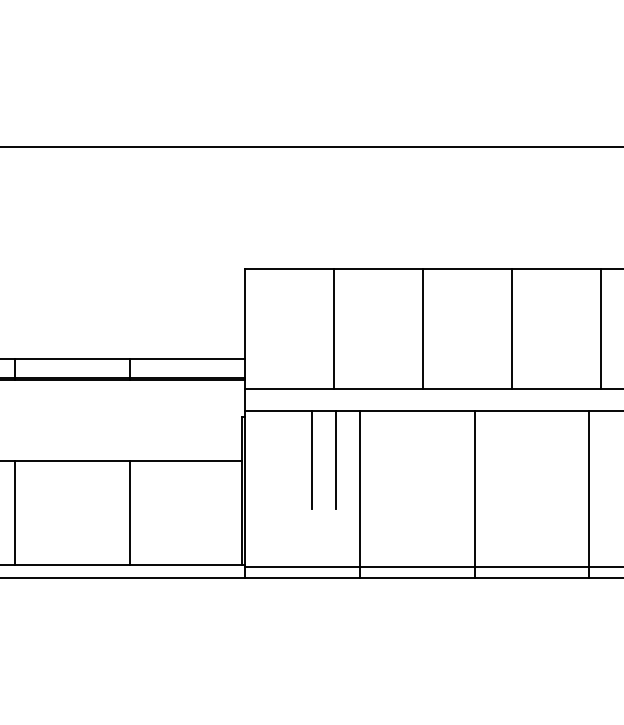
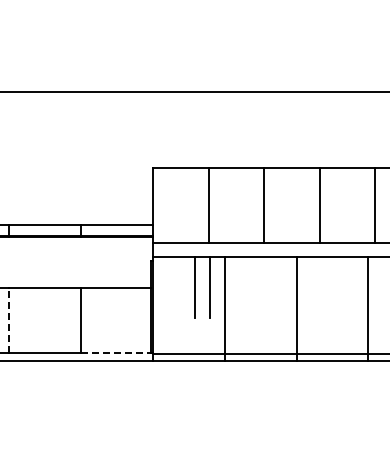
line: (15, 512) -> (9, 320), solid -> dashed
line: (186, 565) -> (116, 353), solid -> dashed

